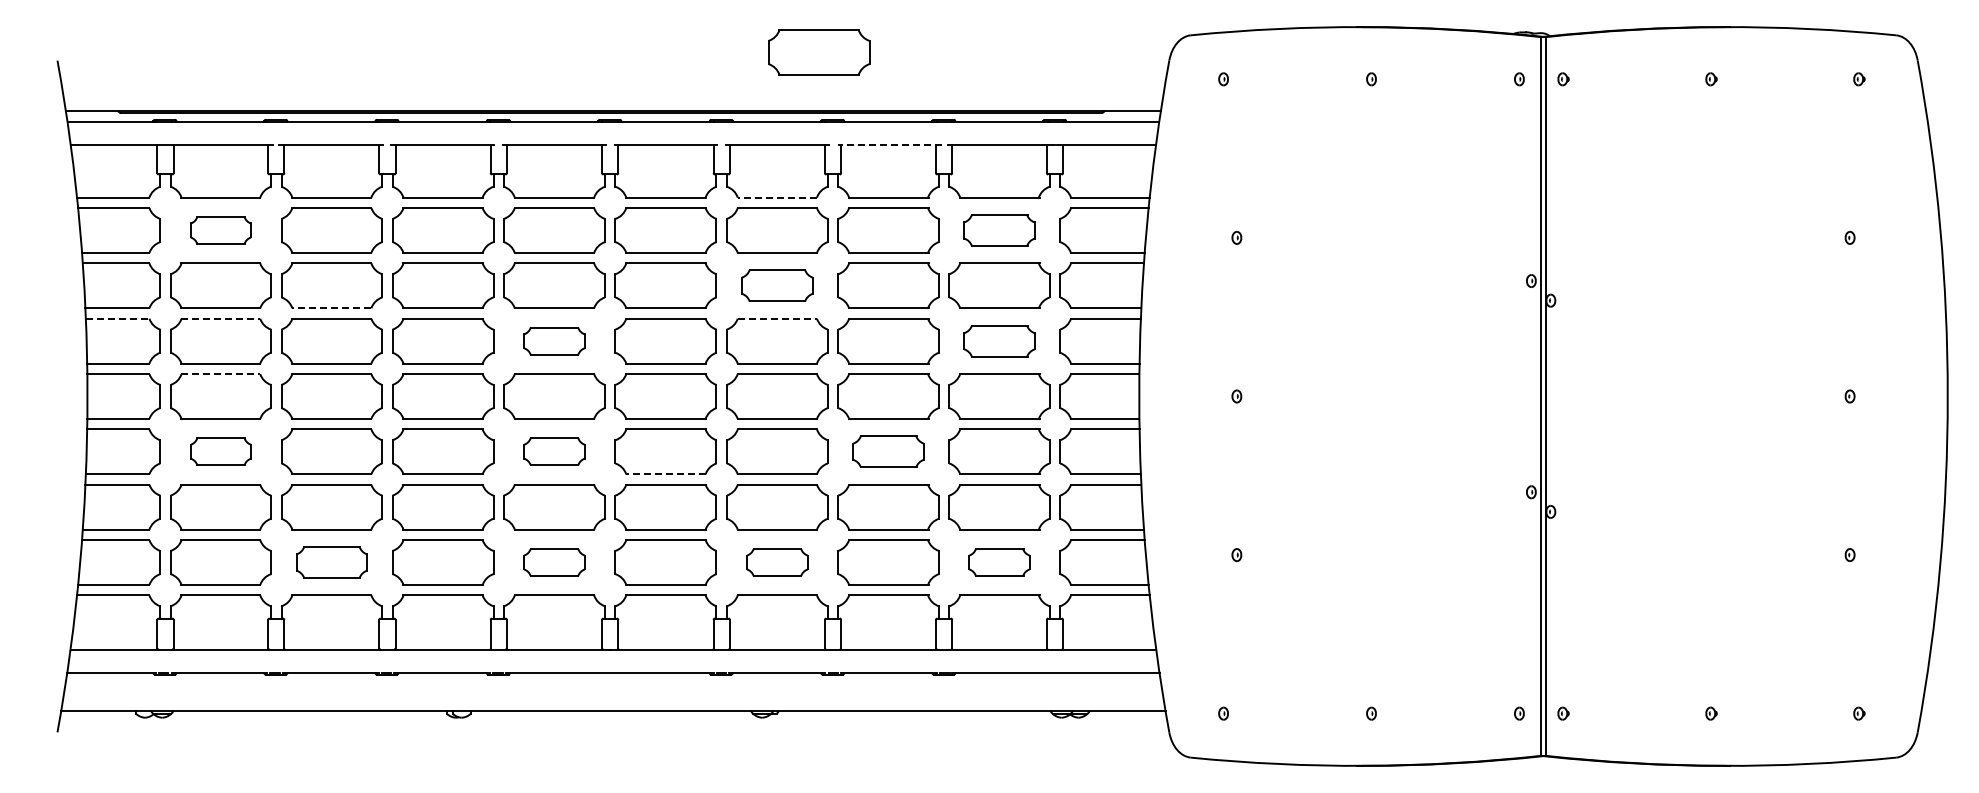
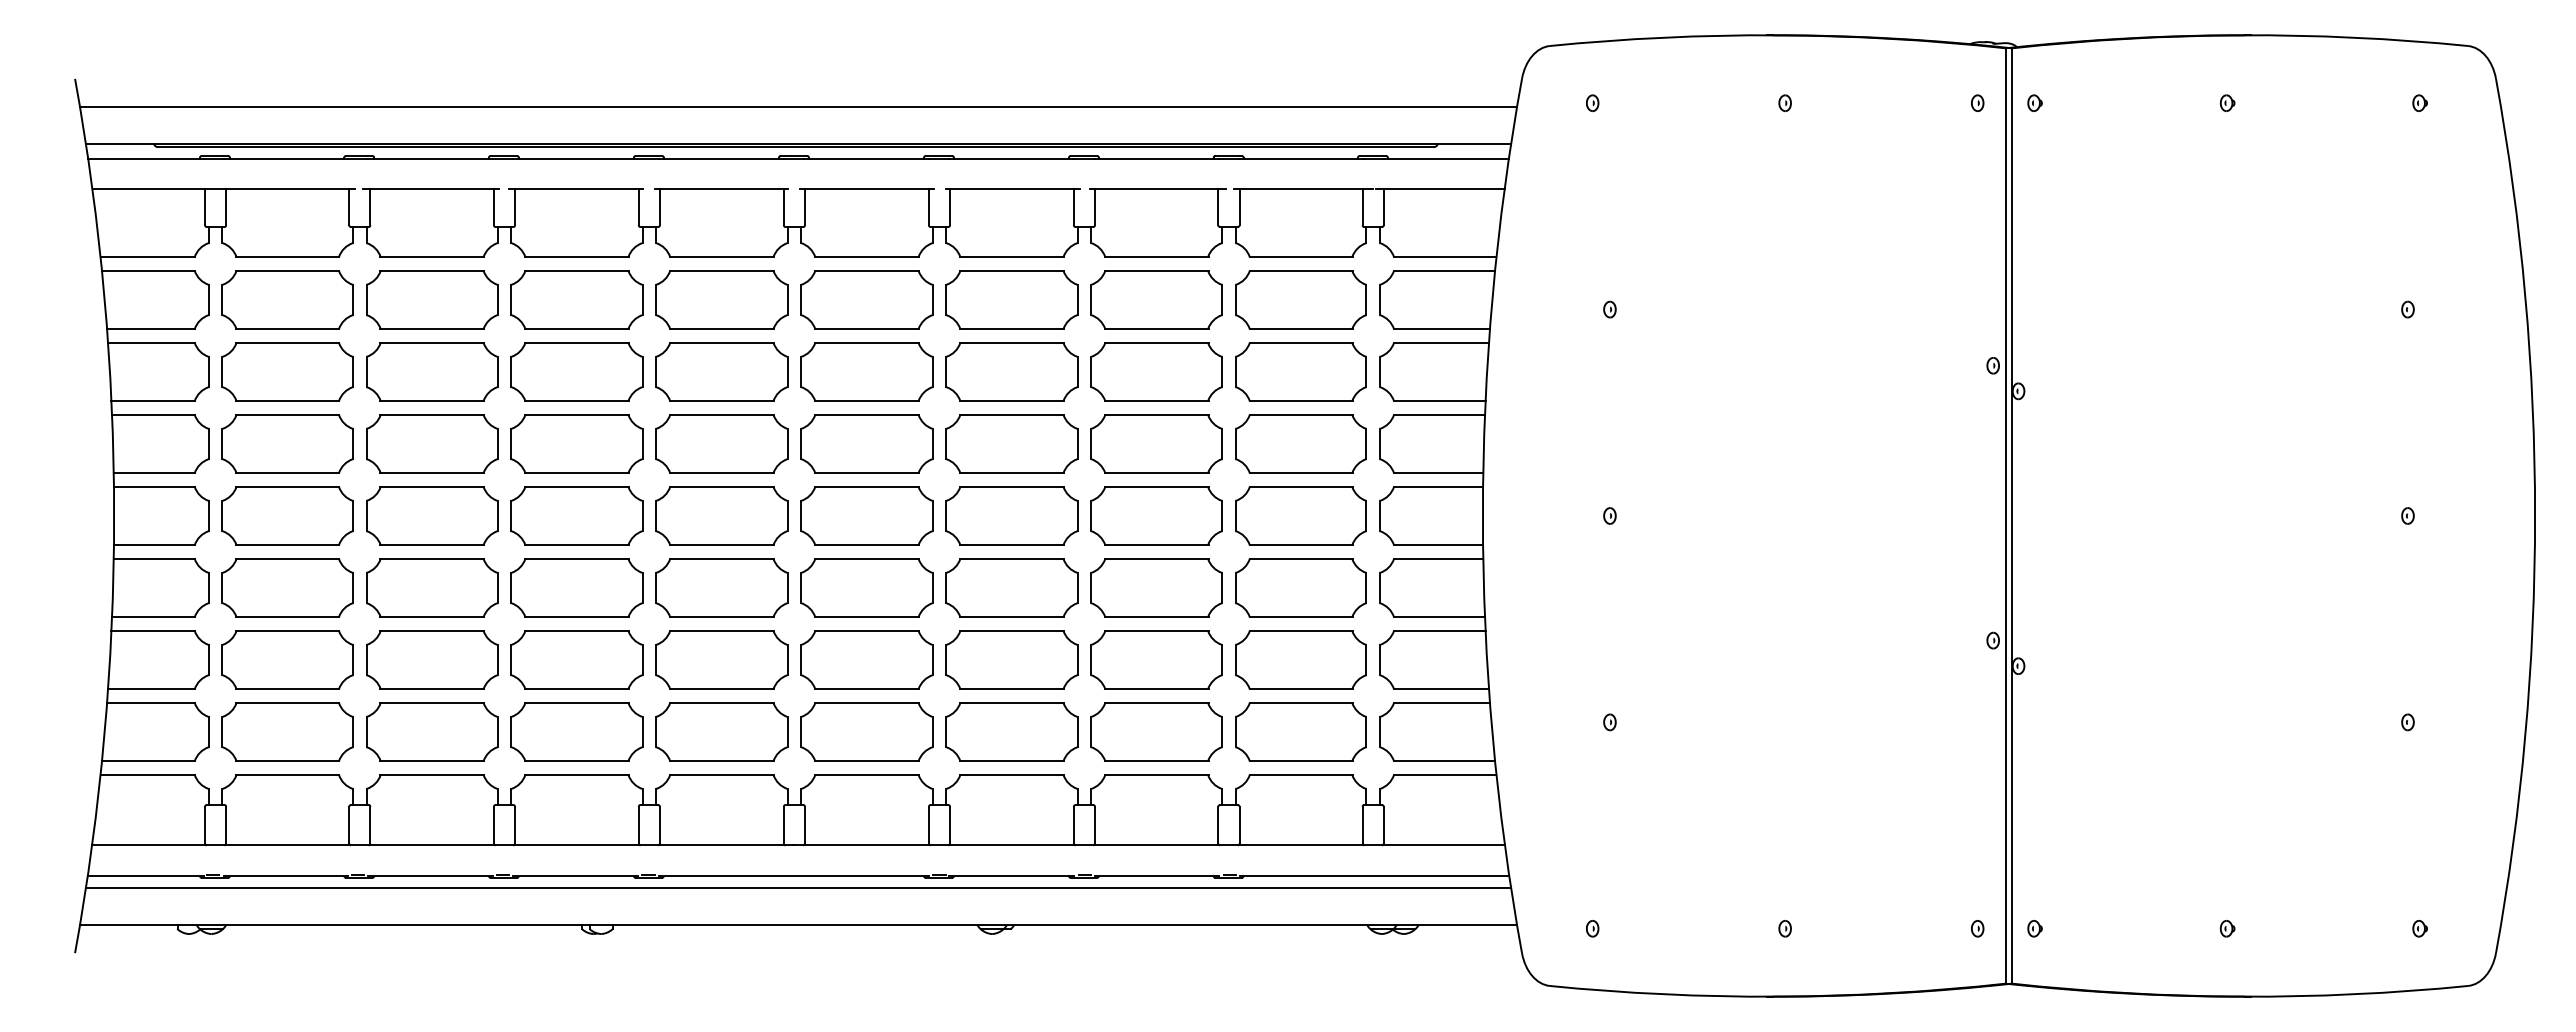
part: (819, 52) -> (1066, 68), removed
line: (613, 81) -> (798, 106), added
line: (889, 145) -> (1157, 189), dashed -> solid
line: (777, 197) -> (1012, 257), dashed -> solid
part: (220, 230) -> (287, 299), size x1.67
part: (999, 230) -> (1301, 299), size x1.43
part: (777, 285) -> (1012, 371), size x1.43
line: (331, 308) -> (431, 401), dashed -> solid
line: (117, 318) -> (153, 414), dashed -> solid
line: (220, 318) -> (287, 414), dashed -> solid
line: (777, 318) -> (1012, 414), dashed -> solid
part: (554, 341) -> (721, 444), size x1.67
part: (999, 341) -> (1301, 444), size x1.43
line: (220, 374) -> (287, 487), dashed -> solid
part: (220, 451) -> (287, 587), size x1.67
part: (554, 451) -> (721, 587), size x1.67
part: (888, 451) -> (1156, 587), size x1.43
line: (665, 474) -> (866, 617), dashed -> solid
part: (331, 562) -> (431, 732), size x1.43
part: (554, 562) -> (721, 732), size x1.67
part: (777, 562) -> (1012, 732), size x1.67
part: (999, 562) -> (1301, 732), size x1.67
line: (612, 682) -> (797, 888), added

